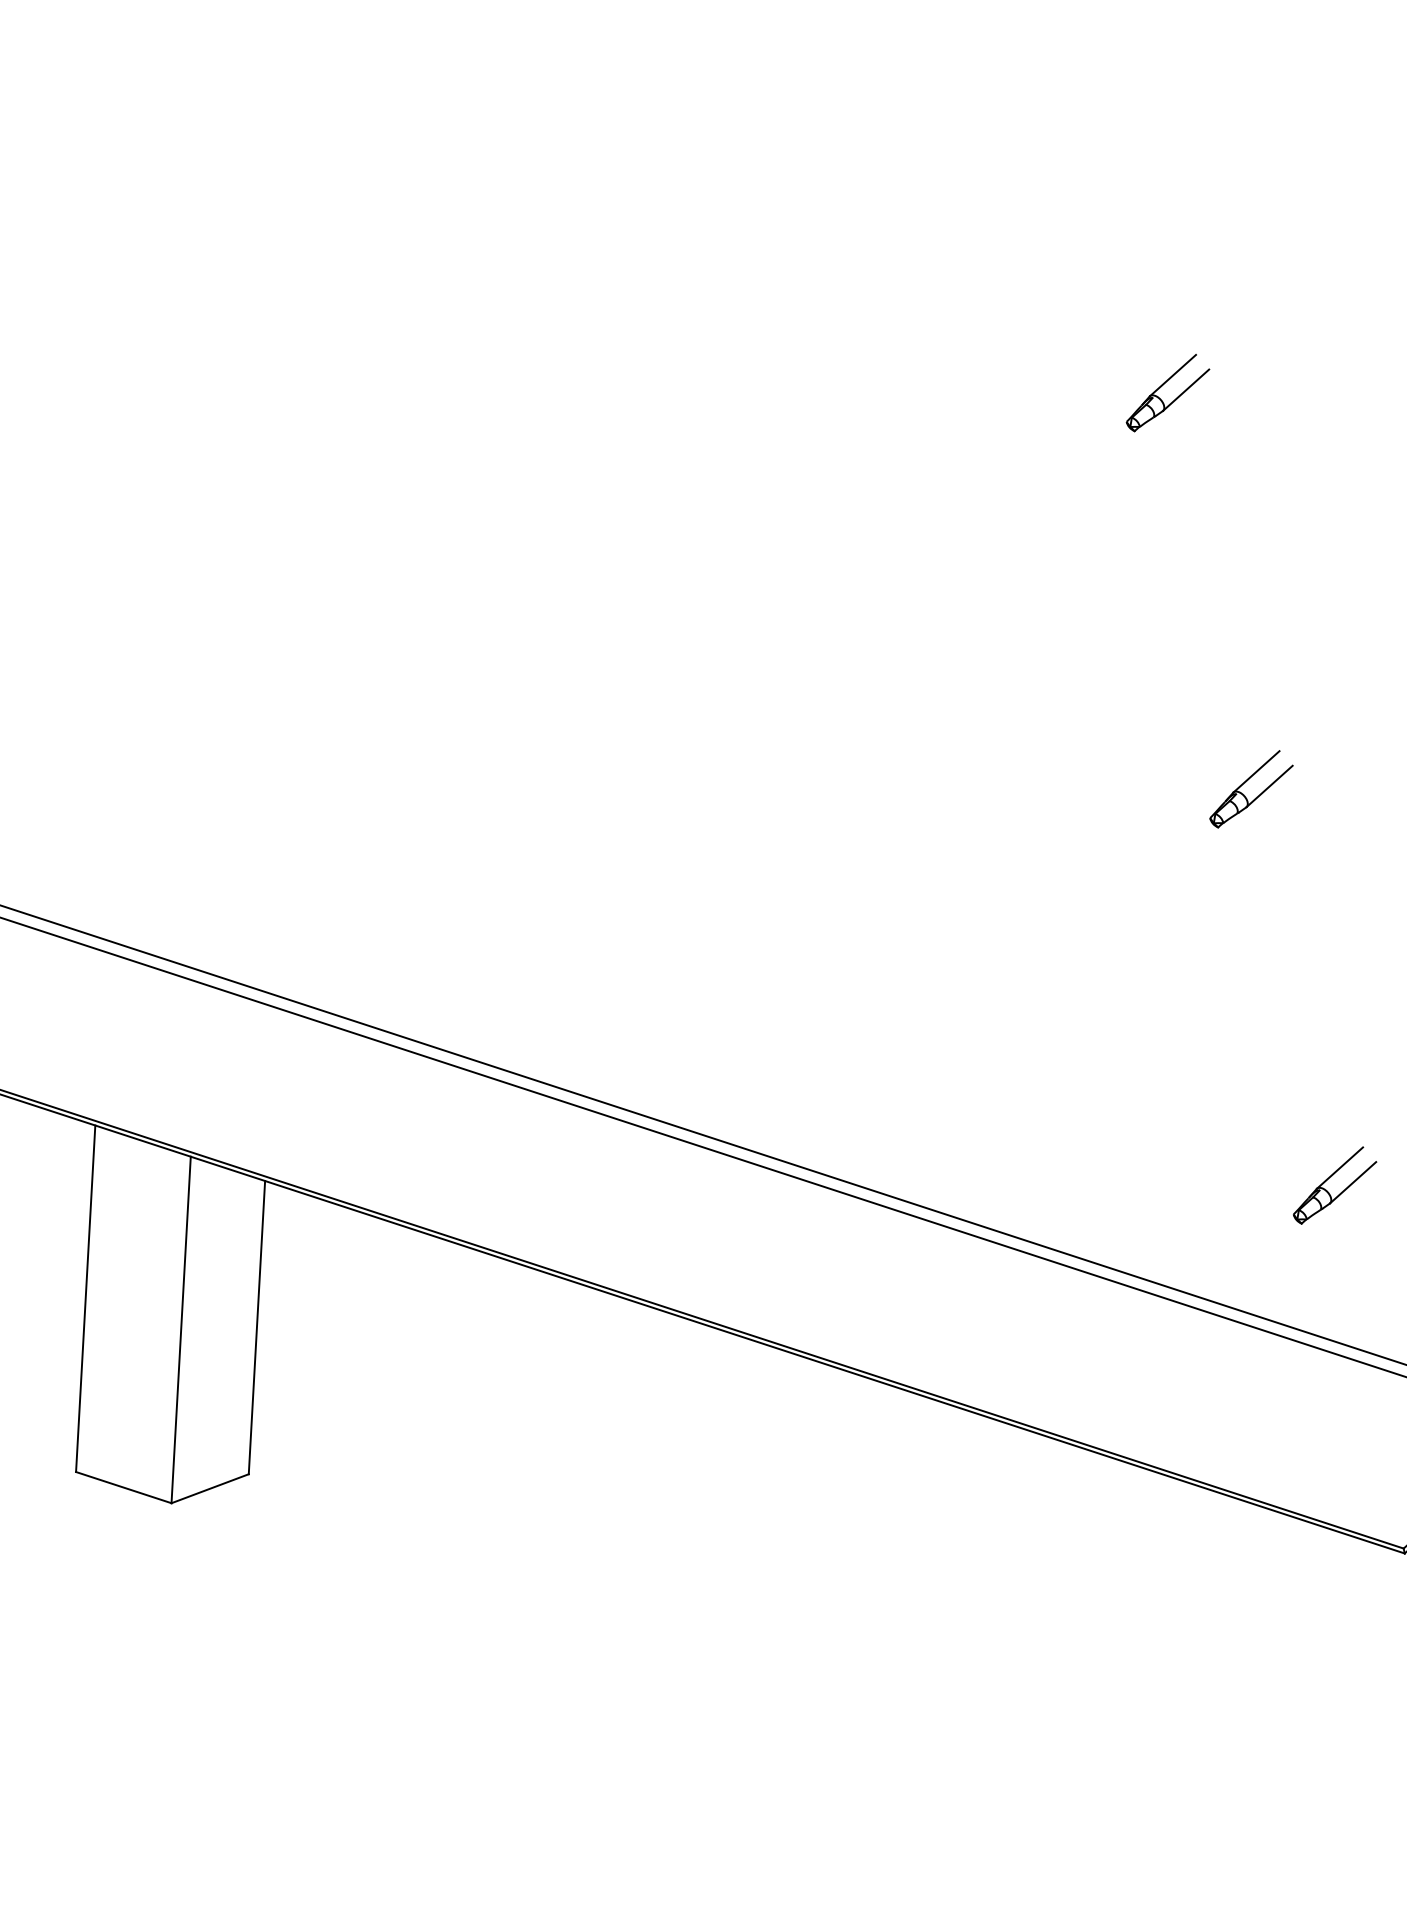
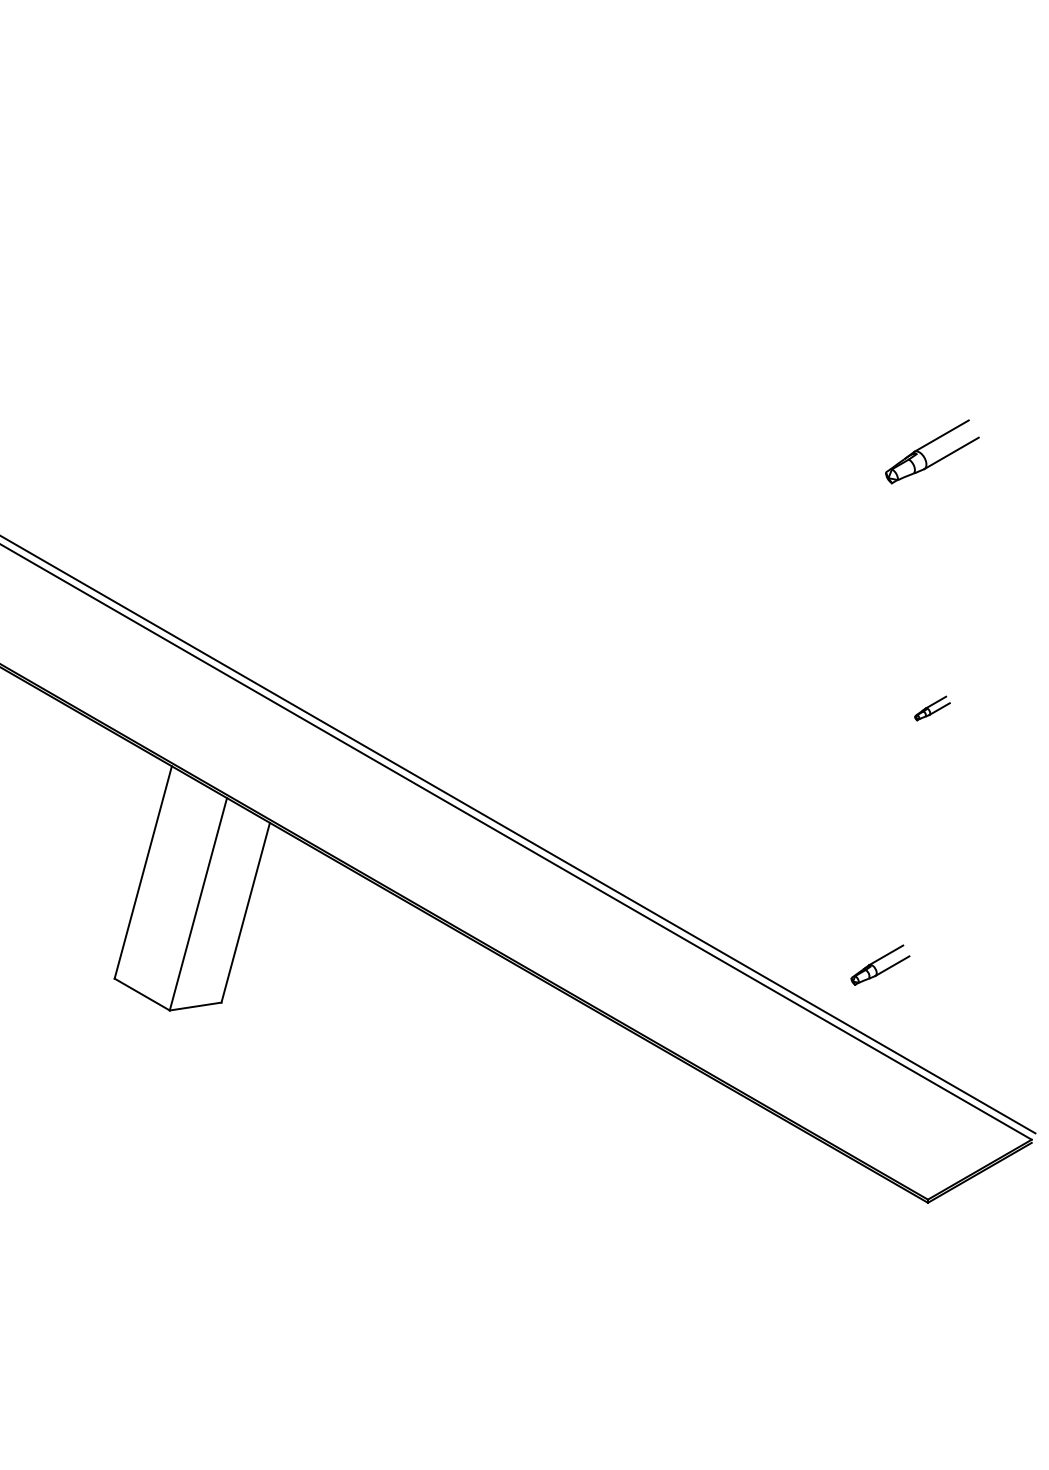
part: (1167, 391) -> (932, 451), size x1.6
part: (1250, 788) -> (932, 708), size x0.6
part: (1334, 1184) -> (880, 964), moved

